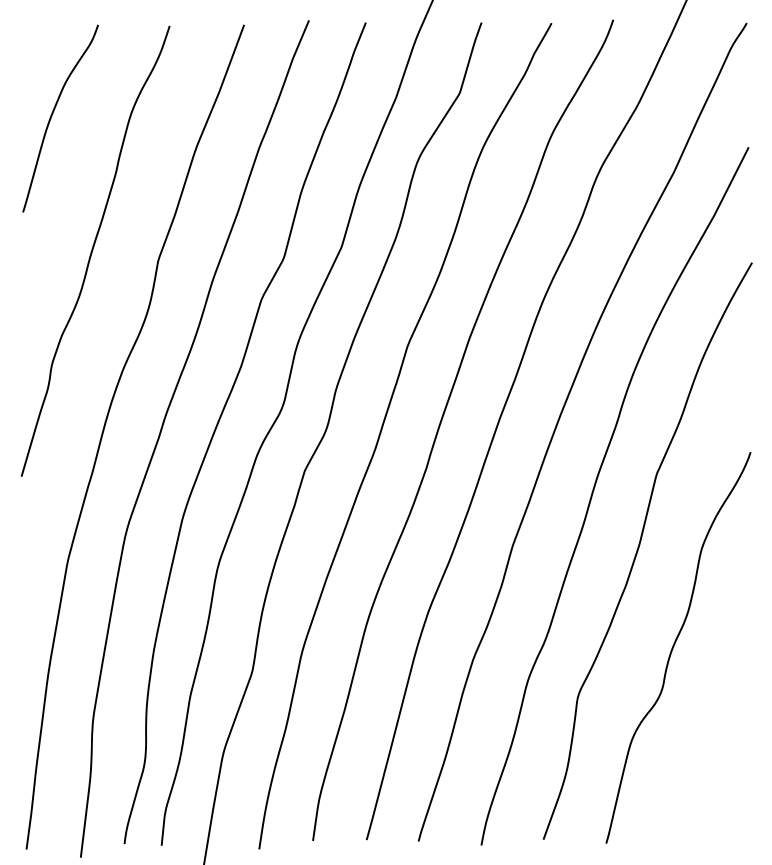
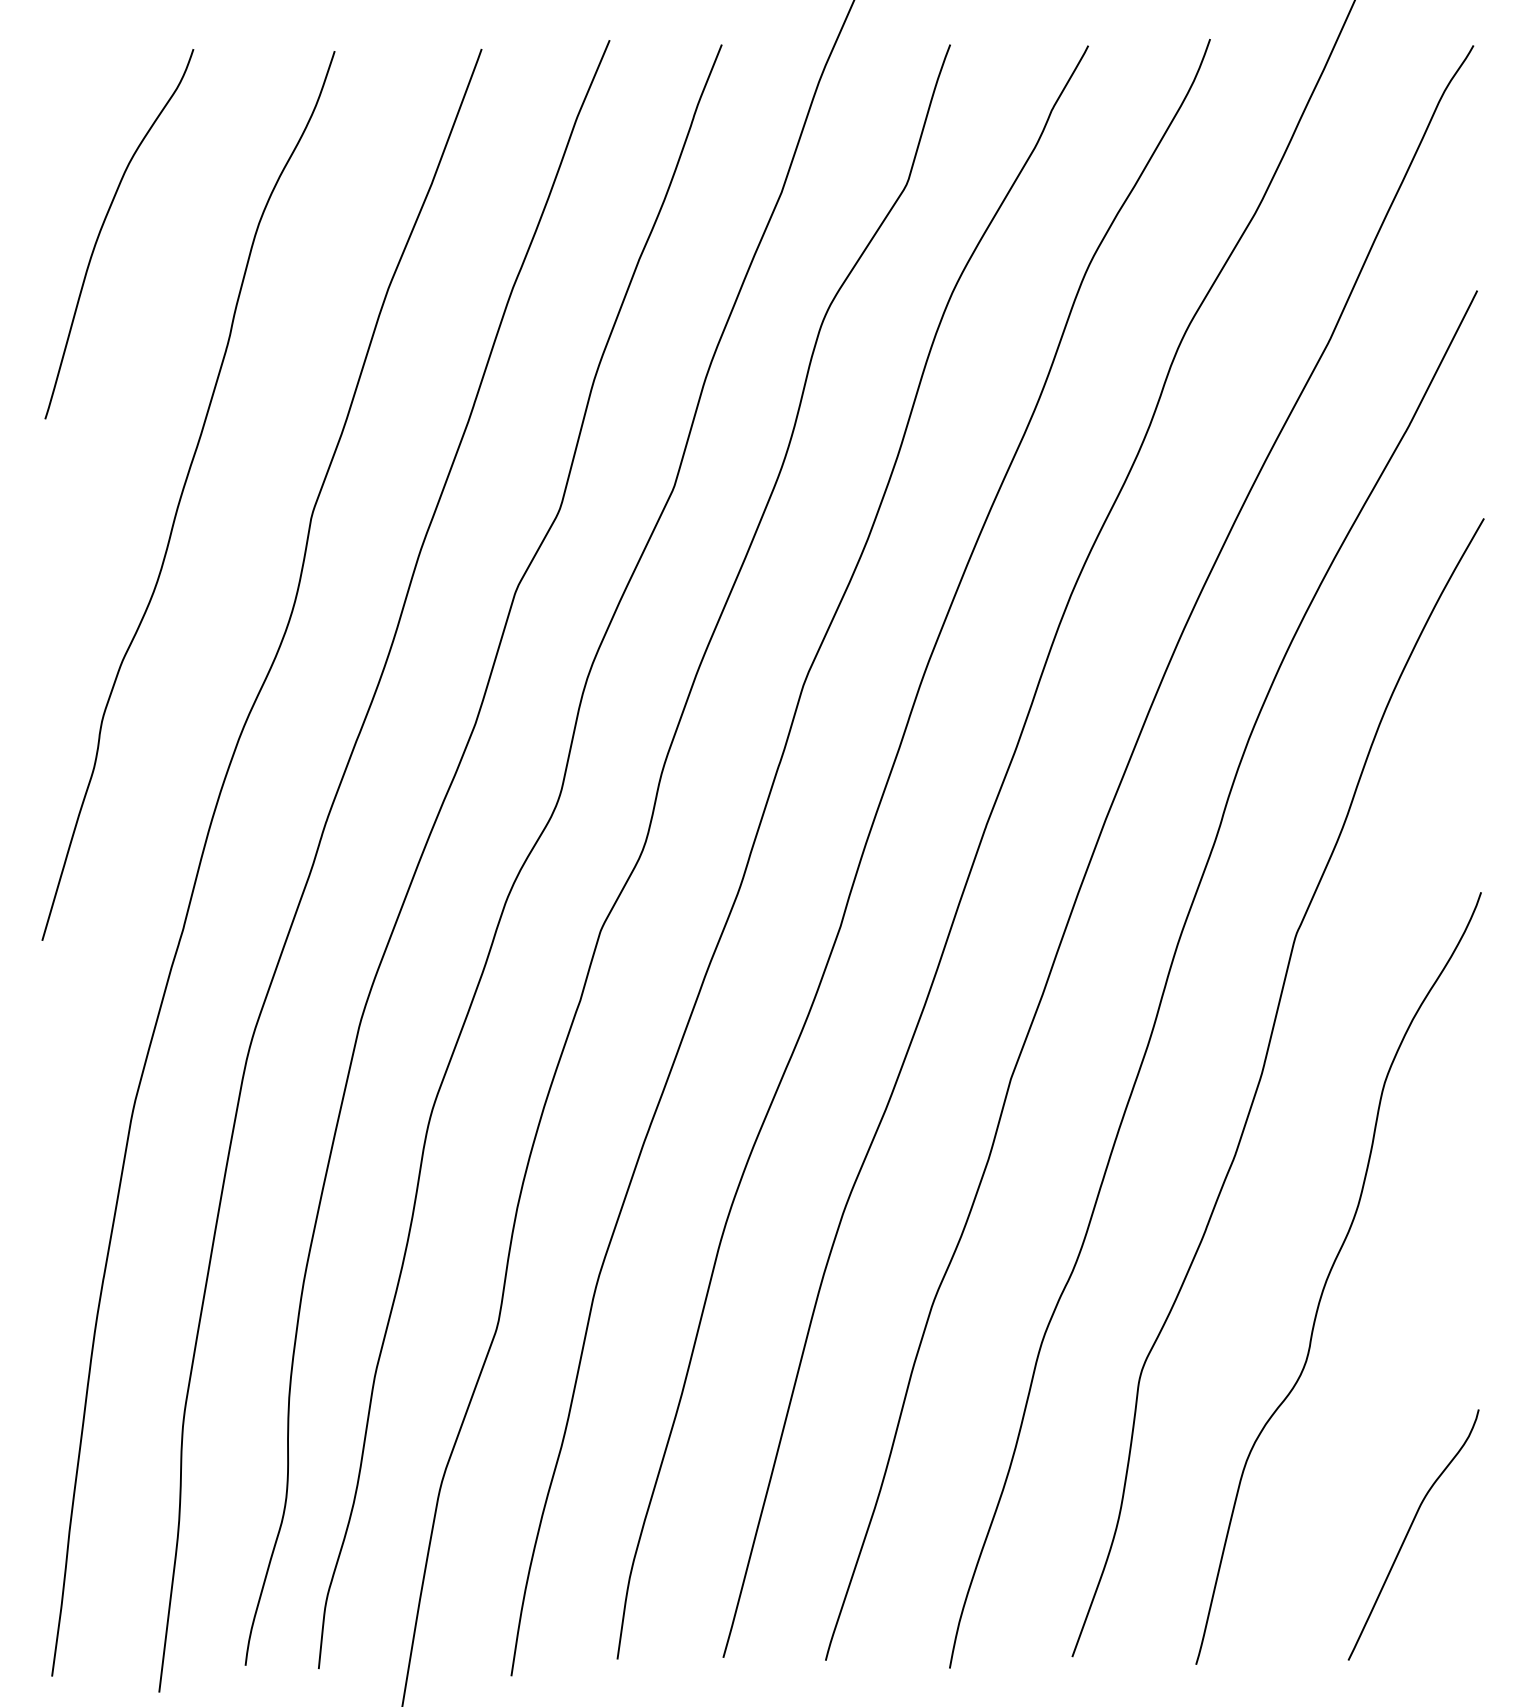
curve: (714, 777) -> (1409, 1534), added

